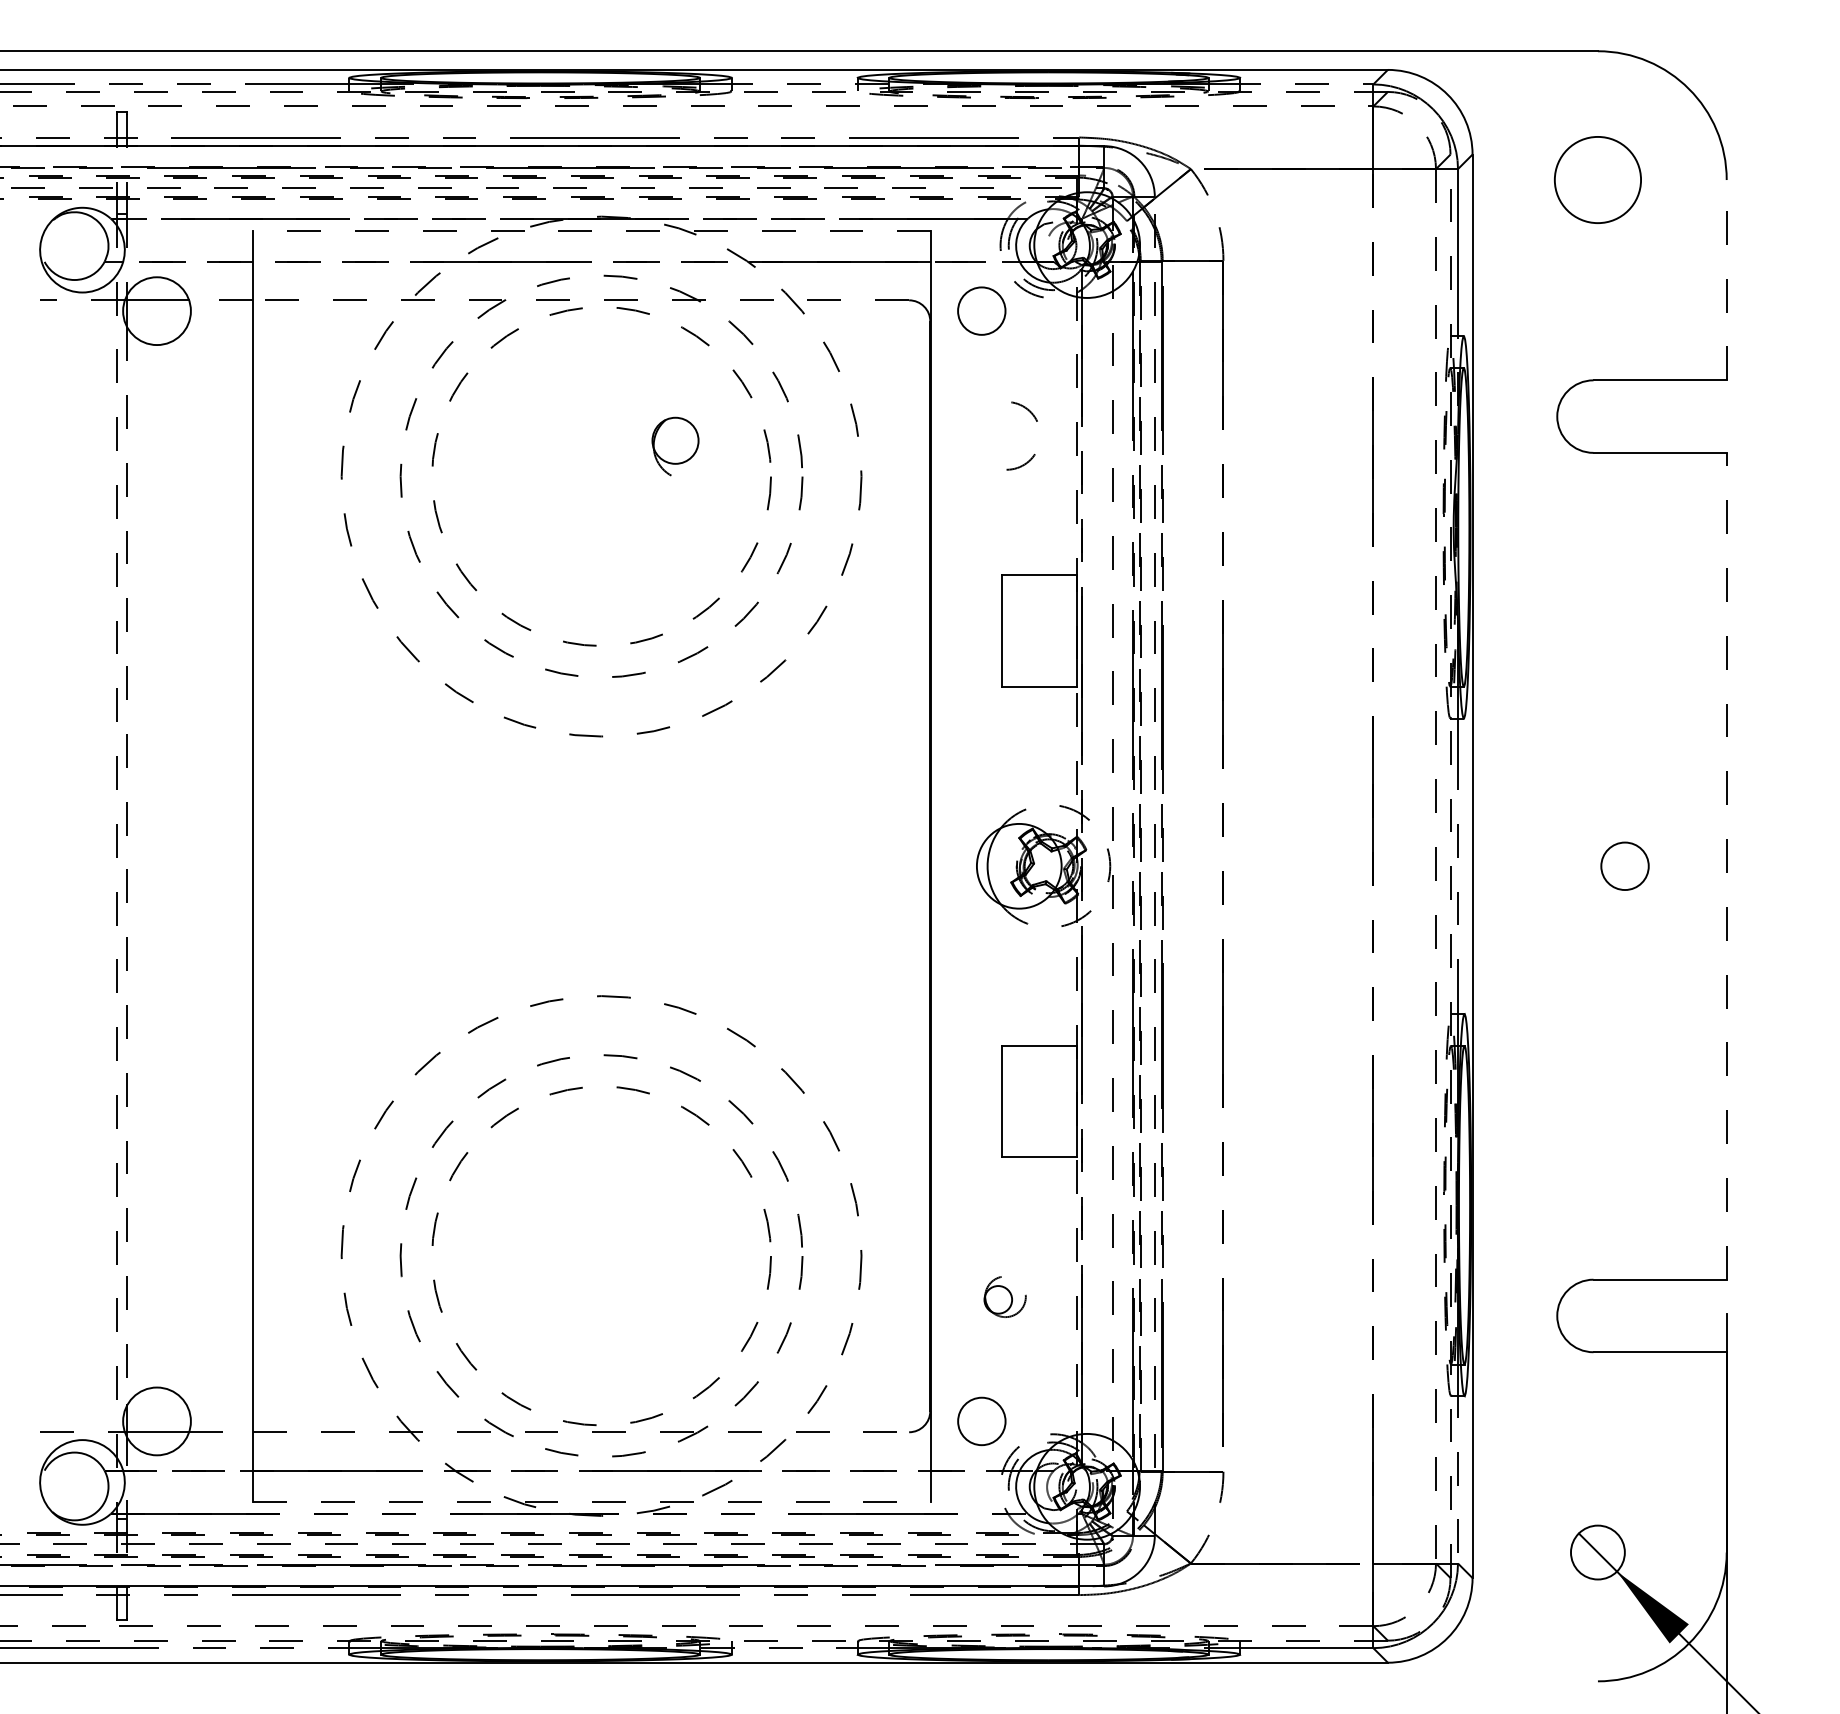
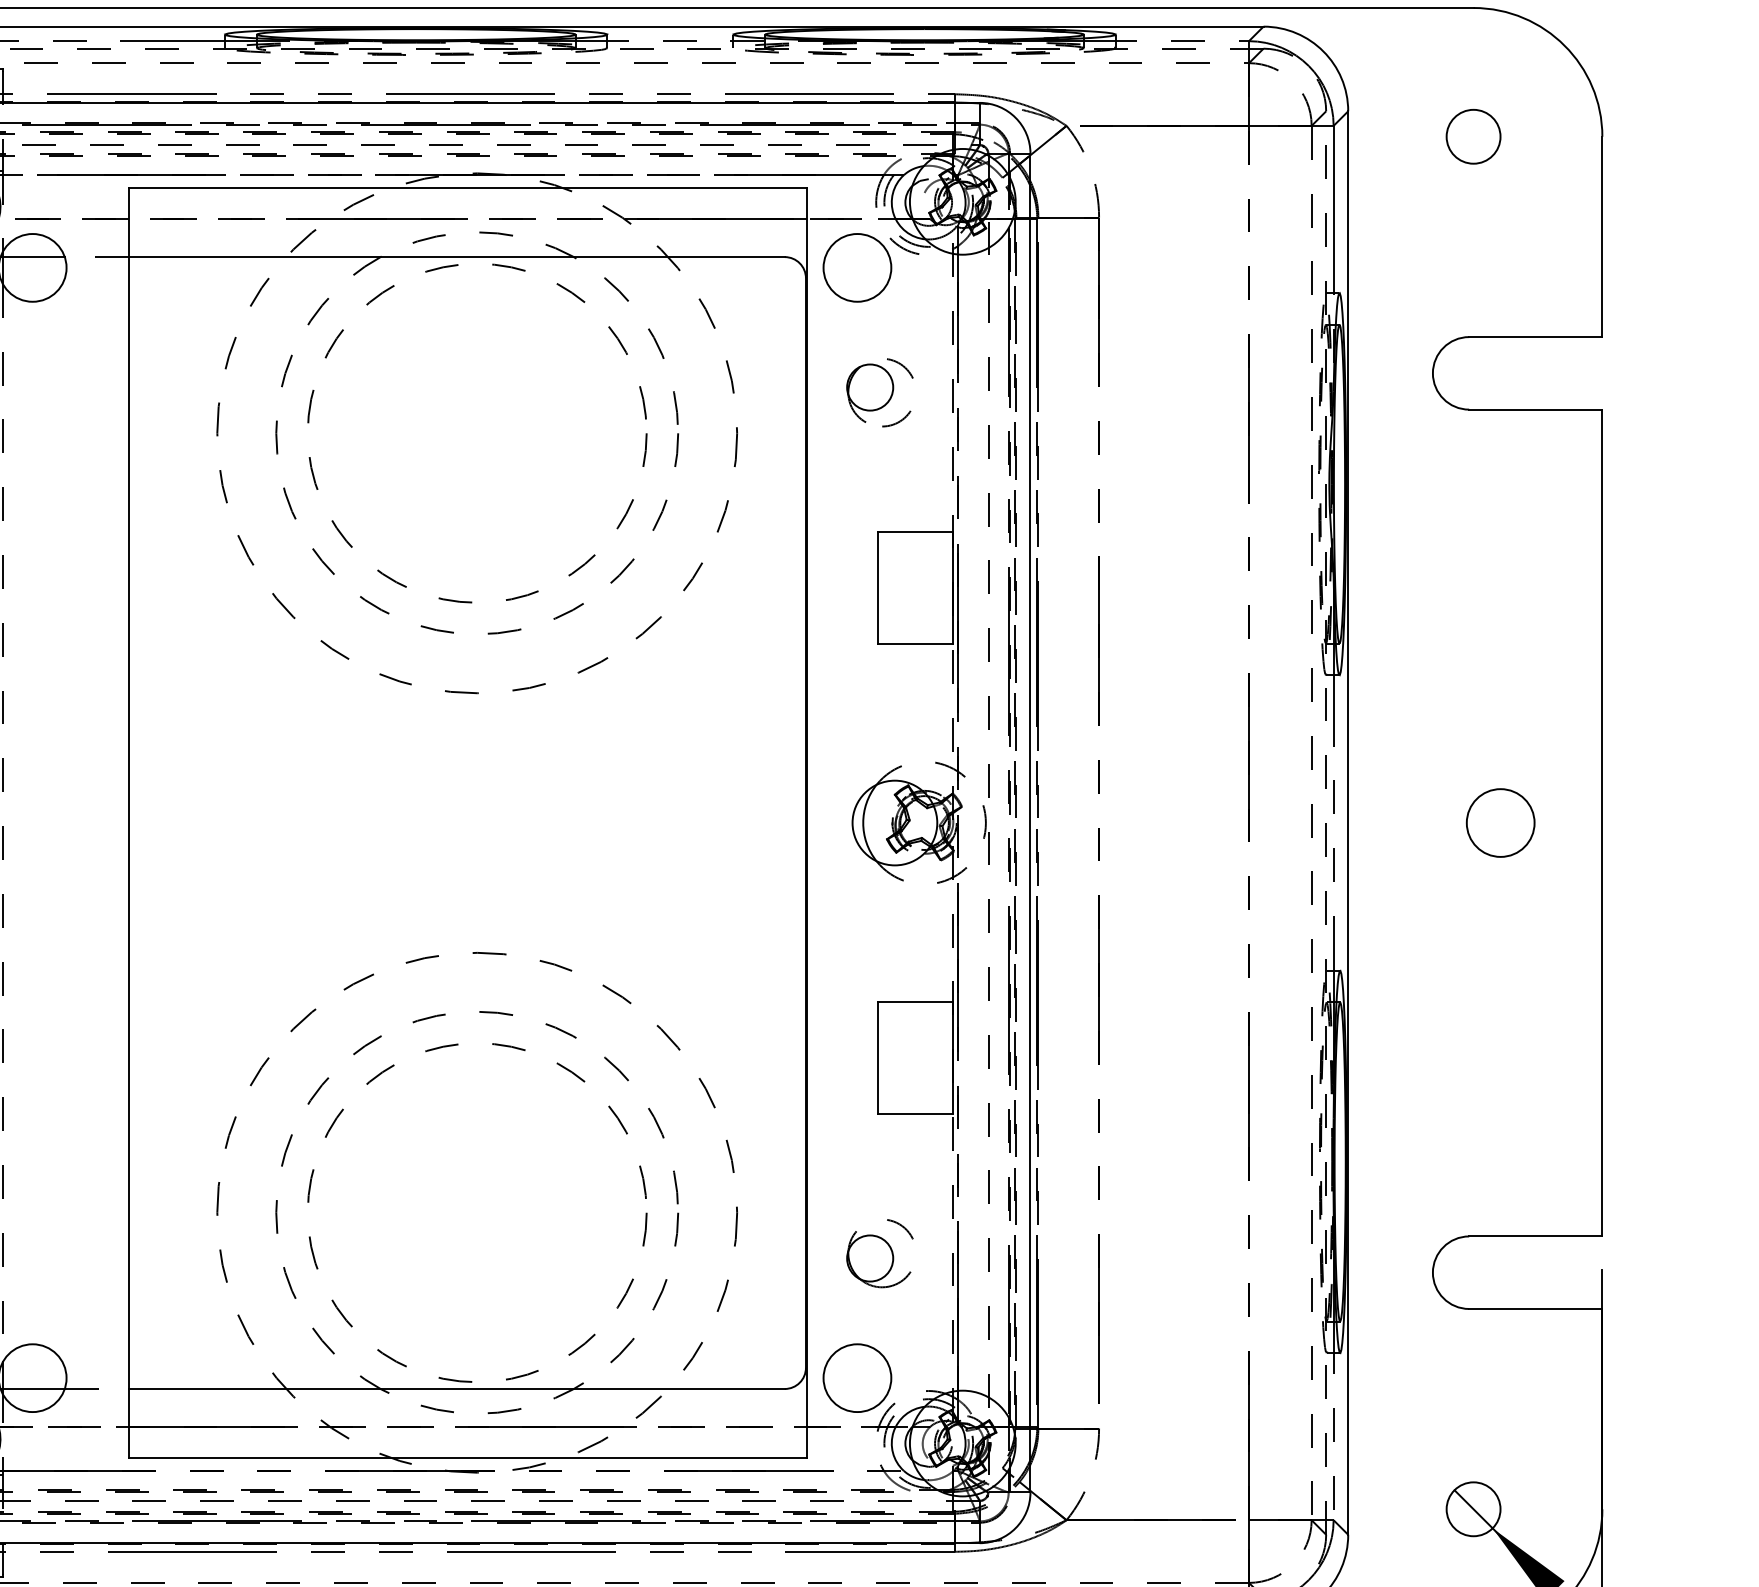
circle: (1597, 179) -> (1473, 136), size x0.62
line: (592, 230) -> (468, 187), dashed -> solid
line: (1726, 279) -> (1602, 236), dashed -> solid
line: (581, 300) -> (457, 257), dashed -> solid
circle: (981, 311) -> (857, 268), size x1.43
part: (675, 446) -> (870, 393), moved
line: (1154, 865) -> (1030, 822), dashed -> solid
line: (1726, 865) -> (1602, 822), dashed -> solid
circle: (1624, 866) -> (1500, 823), size x1.43
part: (1003, 1296) -> (879, 1253), size x1.67
circle: (981, 1421) -> (857, 1378), size x1.43
line: (581, 1432) -> (457, 1389), dashed -> solid
line: (592, 1501) -> (468, 1458), dashed -> solid

